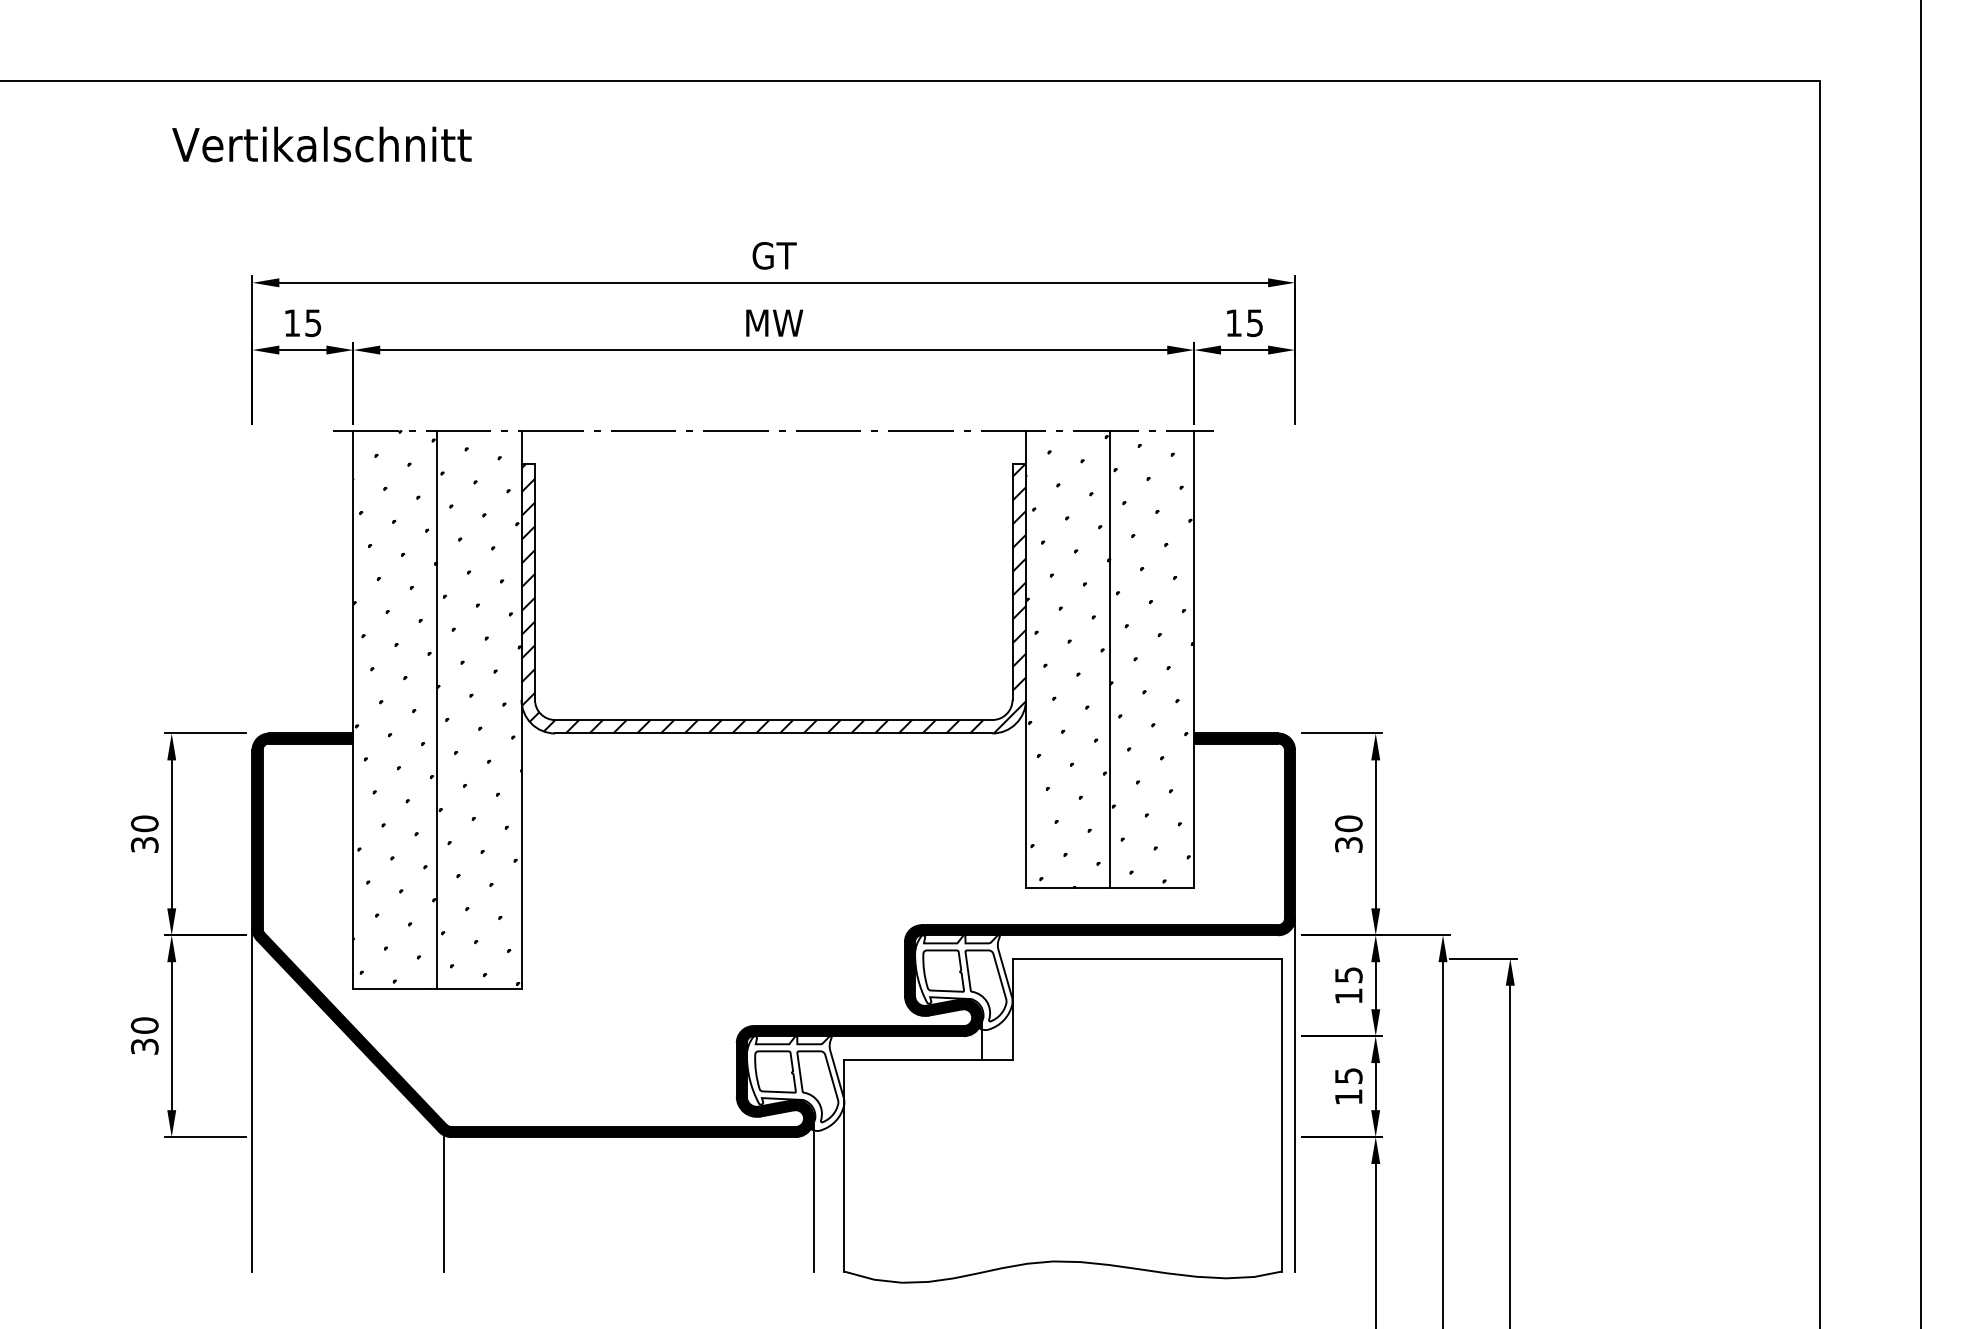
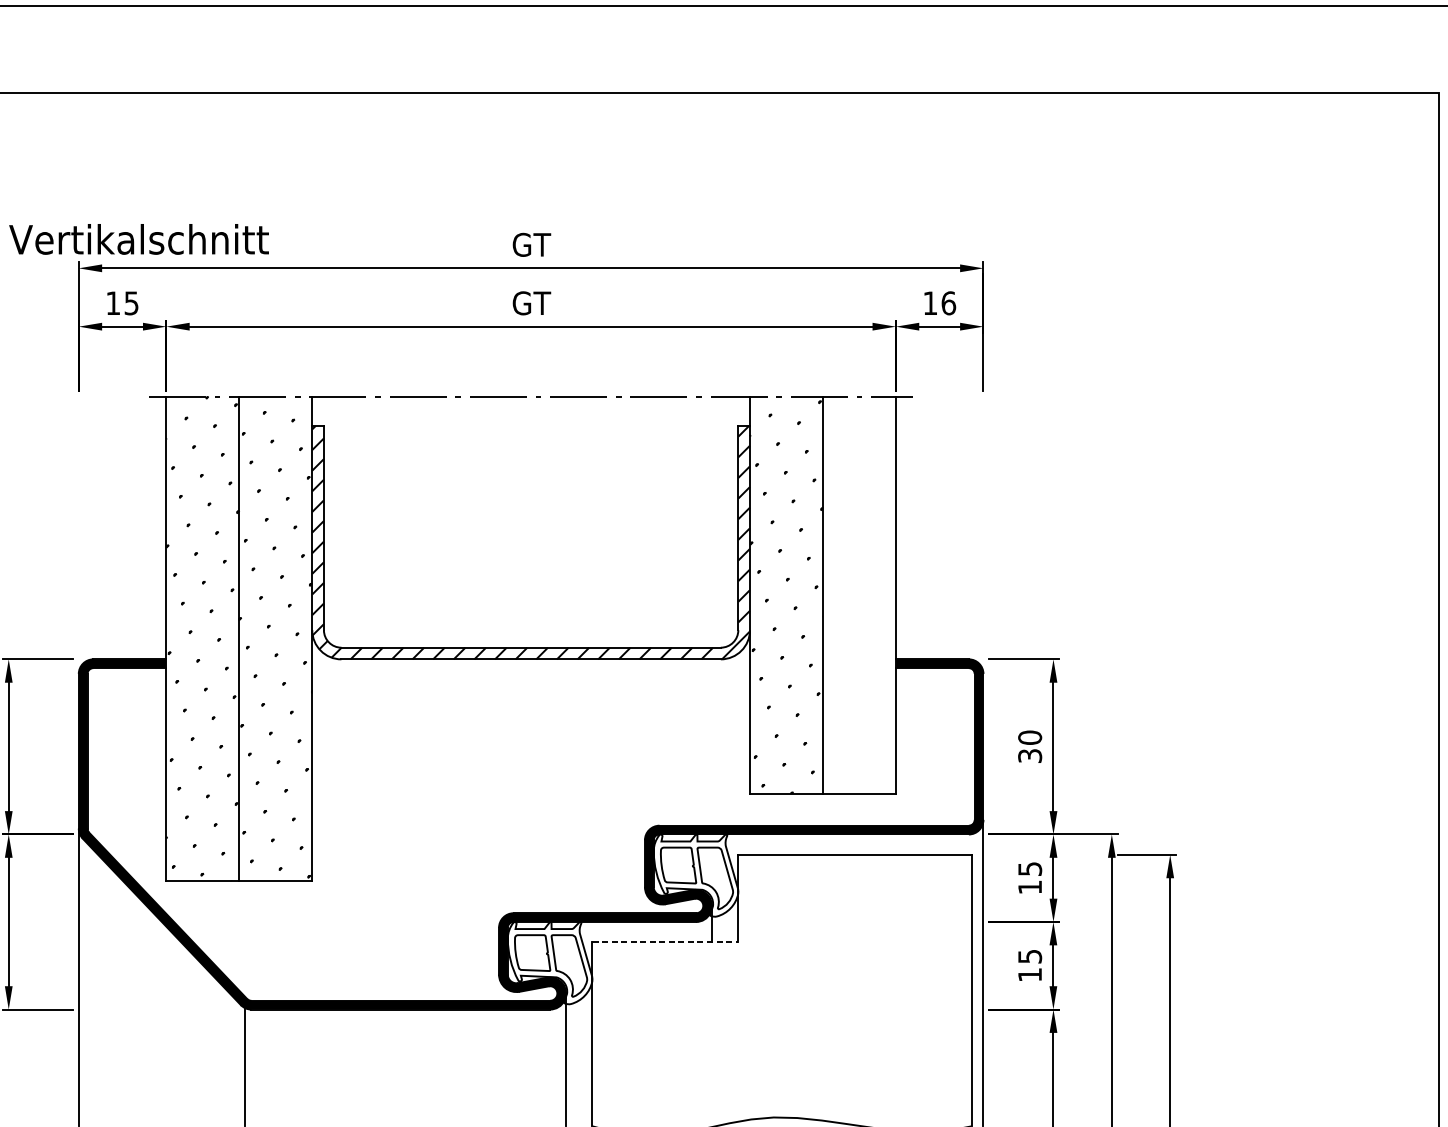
text: (321, 144) -> (138, 239), moved
text: (774, 323) -> (531, 303), MW -> GT
text: (1255, 323) -> (949, 303), 15 -> 16
hatch: (1152, 663) -> (859, 598), removed
line: (928, 1059) -> (665, 942), solid -> dashed

